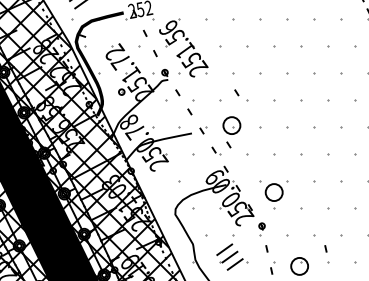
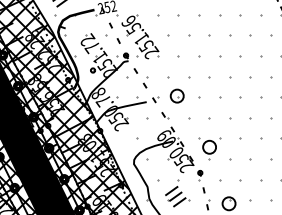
line: (236, 92) -> (180, 70), removed
line: (228, 144) -> (174, 110), removed
line: (325, 248) -> (248, 190), removed

